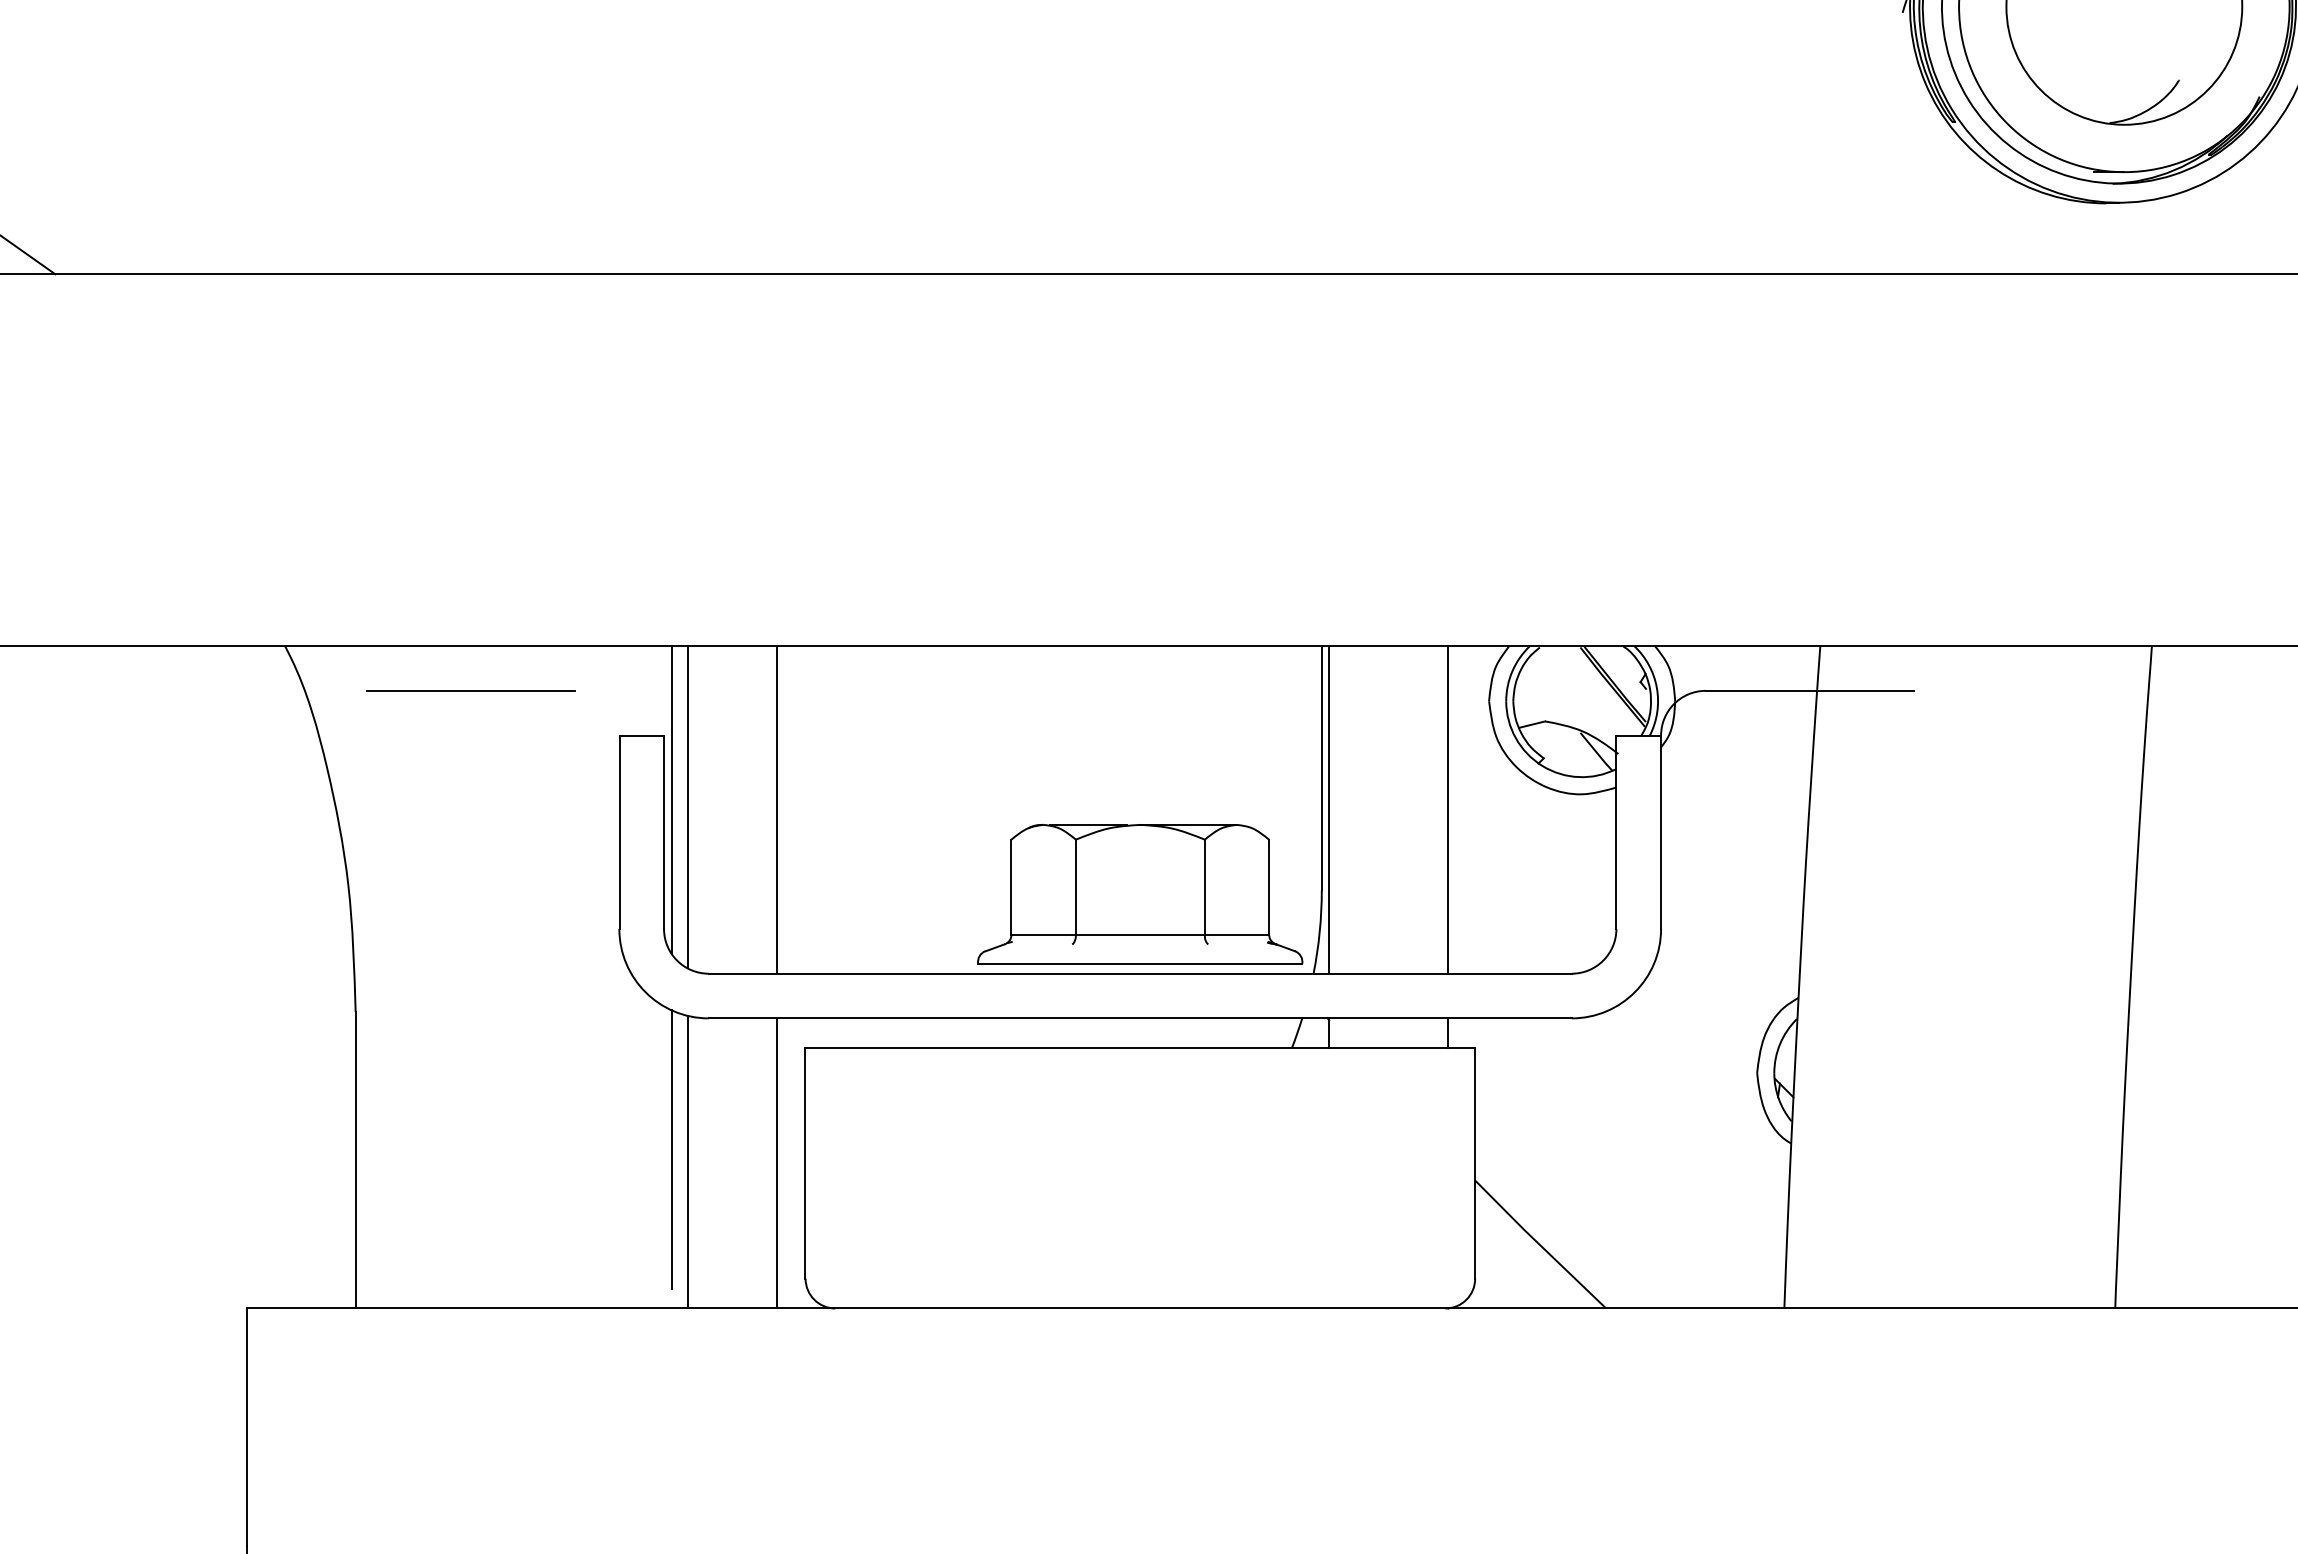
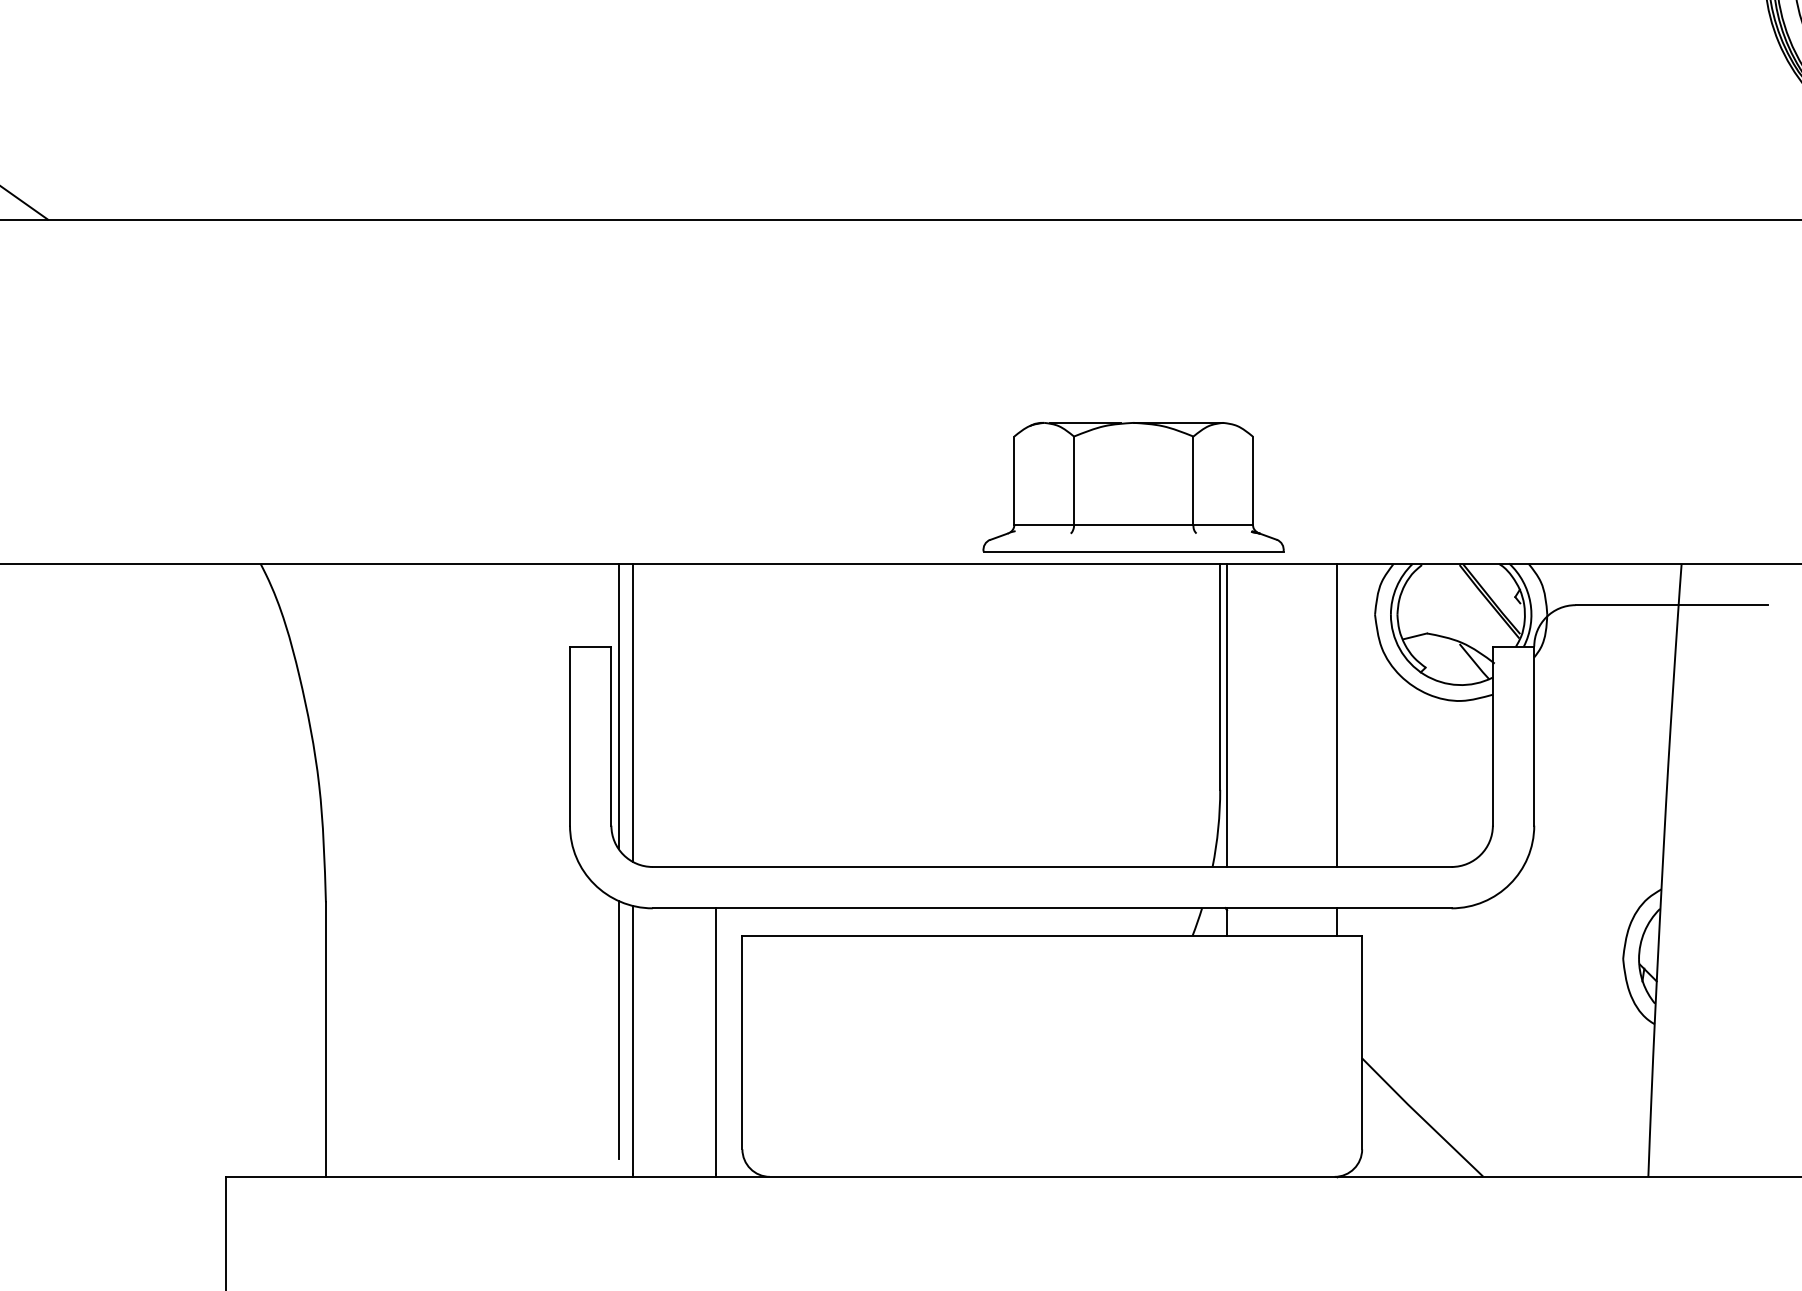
line: (470, 690) -> (432, 604), removed
line: (777, 809) -> (716, 715), removed
part: (1140, 894) -> (1133, 487), moved

